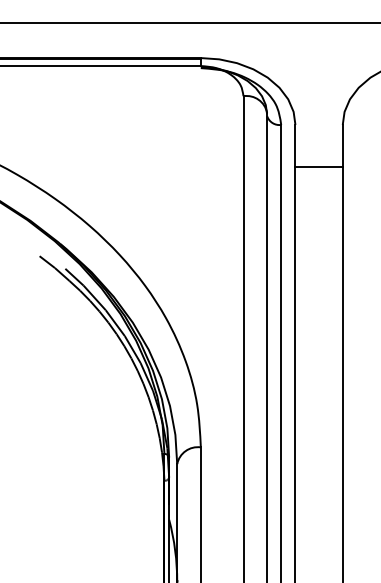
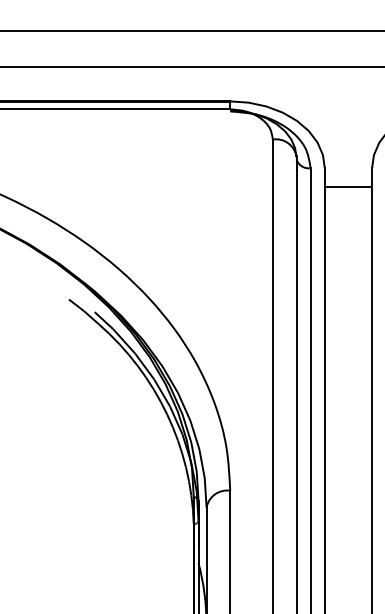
line: (319, 166) -> (348, 186), moved

